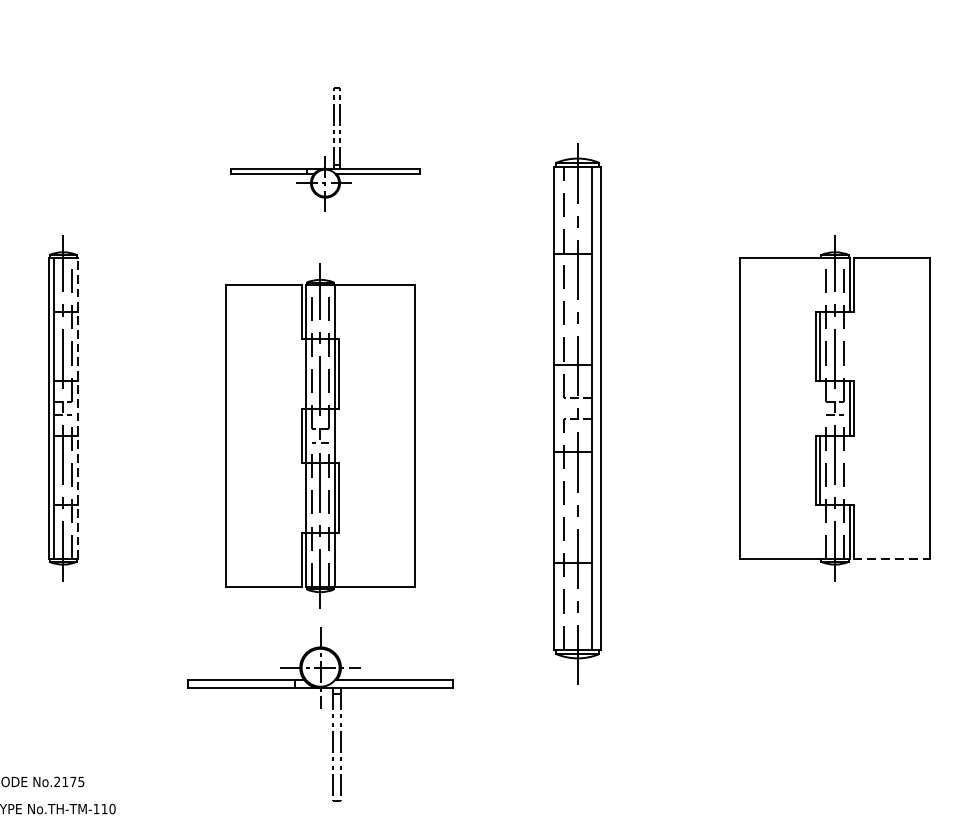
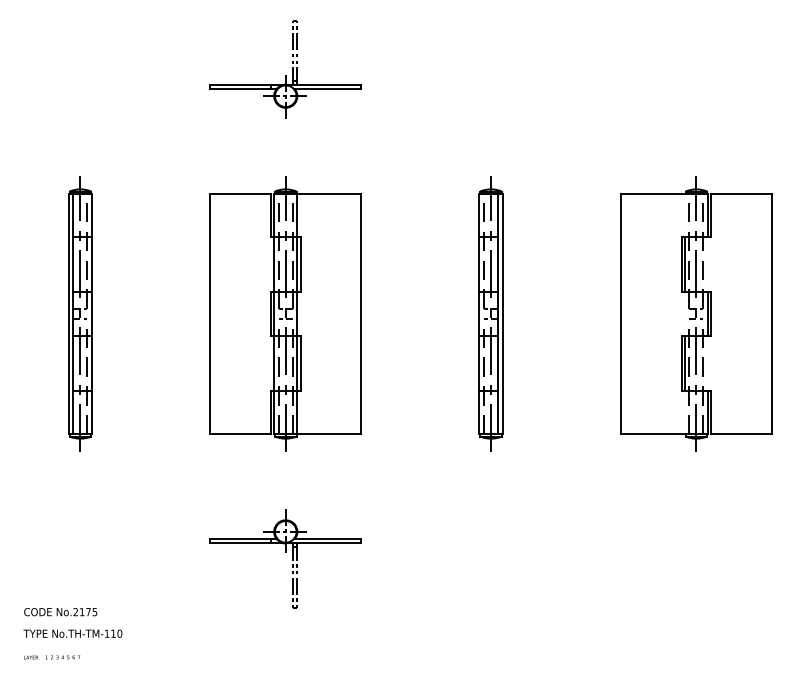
part: (325, 149) -> (285, 69), moved
line: (78, 407) -> (92, 313), dashed -> solid
part: (576, 407) -> (490, 313), size x0.62
part: (320, 435) -> (285, 313), moved
line: (892, 559) -> (742, 434), dashed -> solid
part: (320, 714) -> (285, 558), size x0.71

